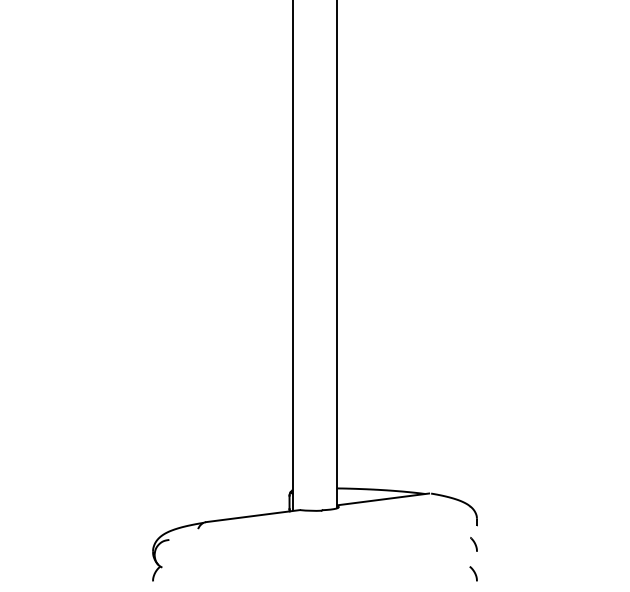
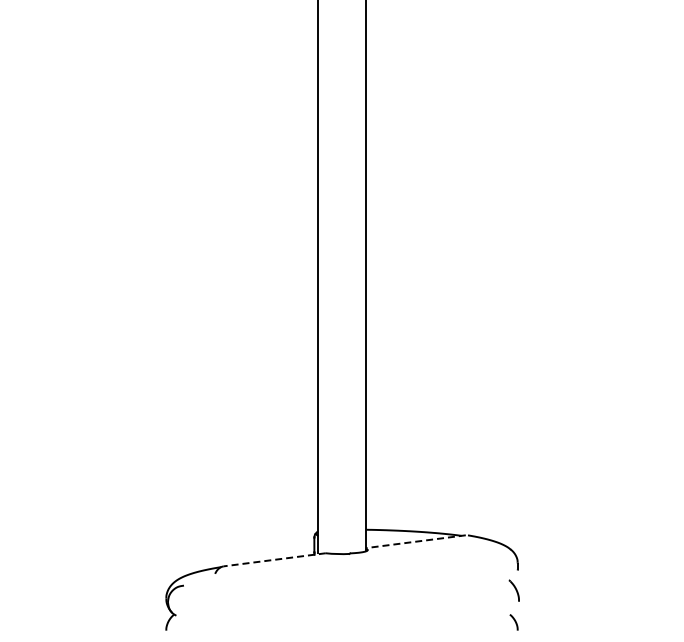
line: (382, 499) -> (415, 541), solid -> dashed
line: (252, 515) -> (274, 559), solid -> dashed
part: (473, 544) -> (514, 590), size x1.4

